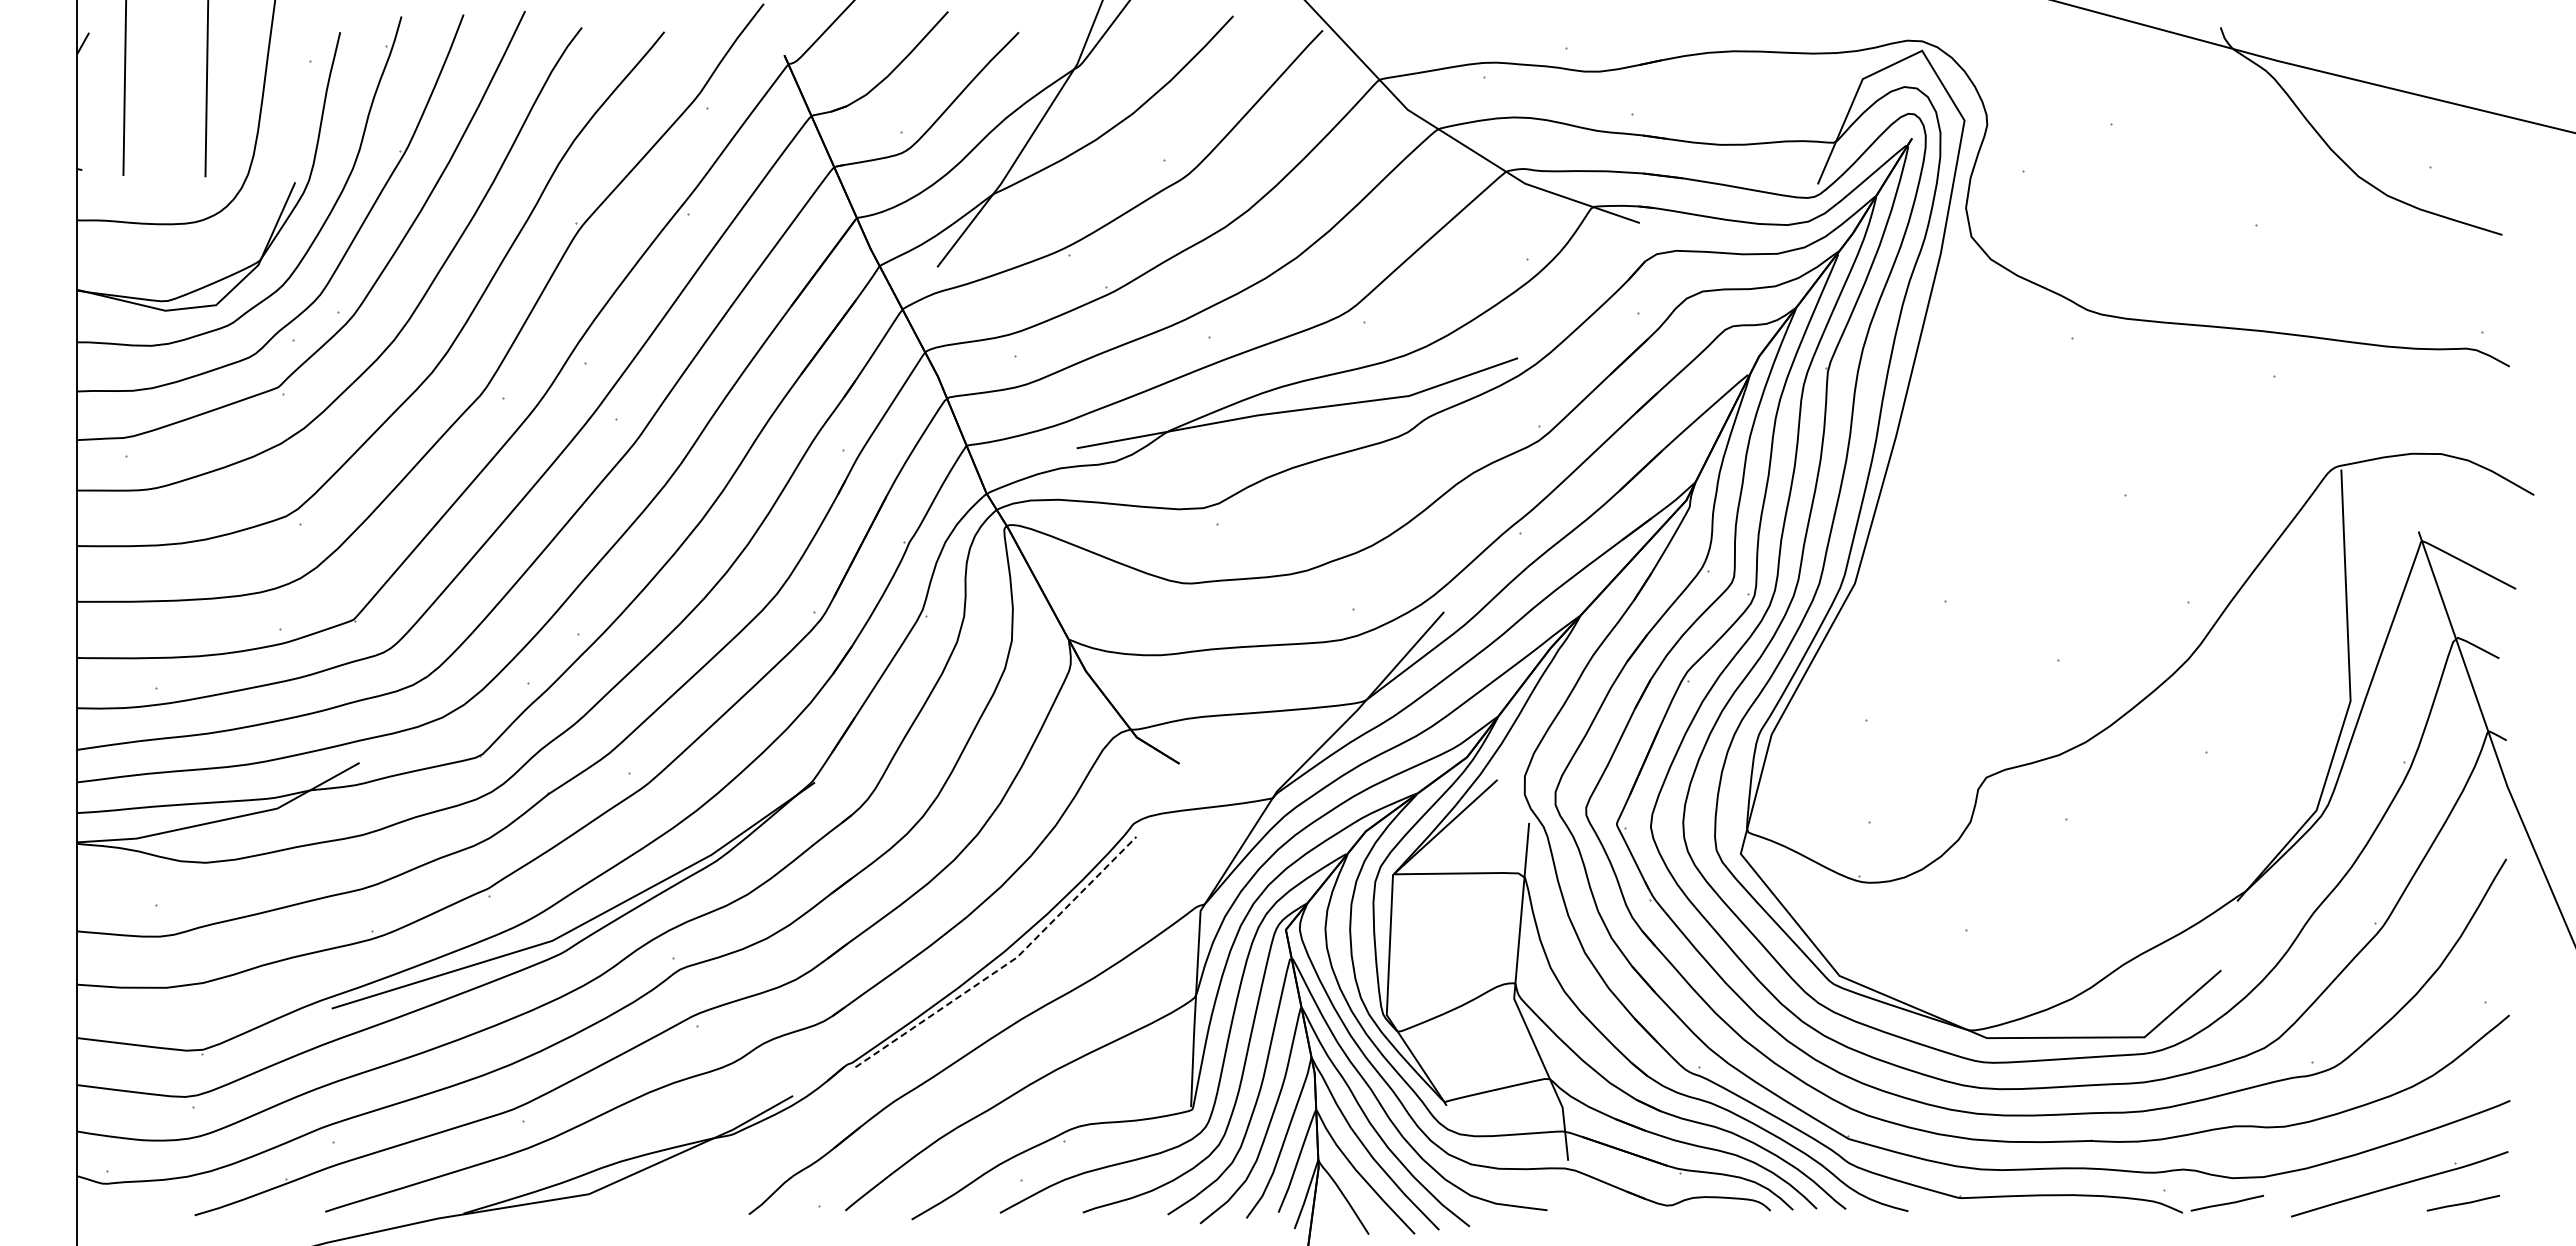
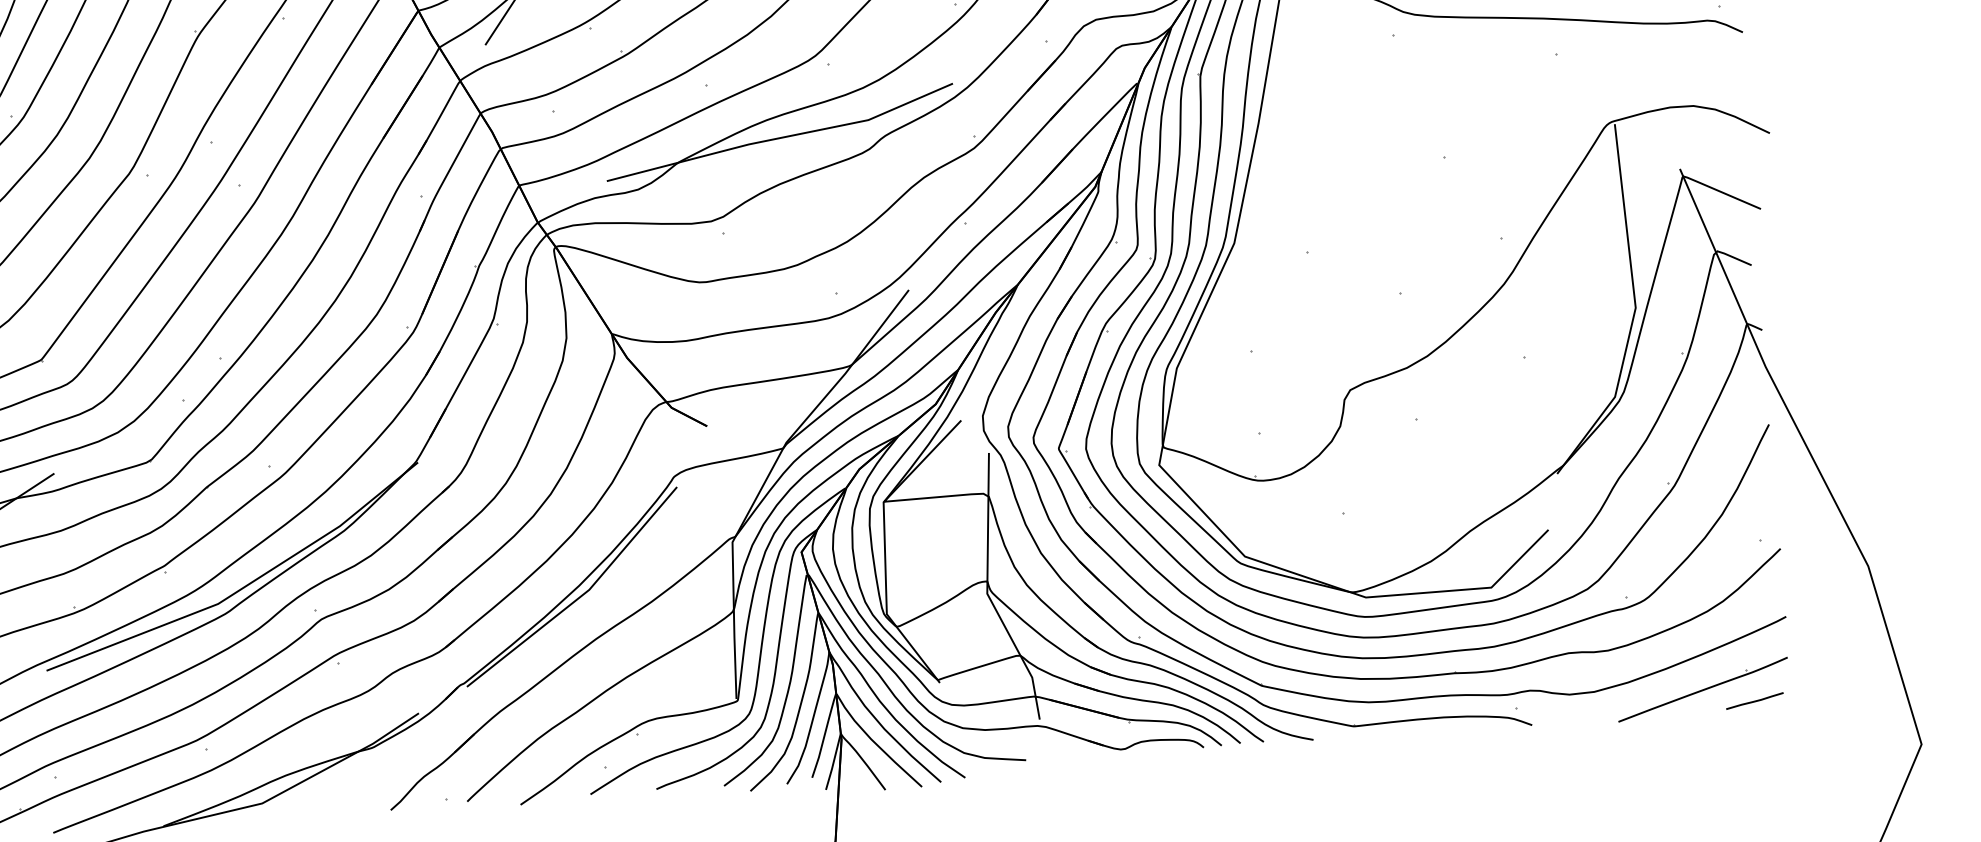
line: (1007, 964) -> (581, 596), dashed -> solid
line: (2227, 1202) -> (1567, 714), removed

